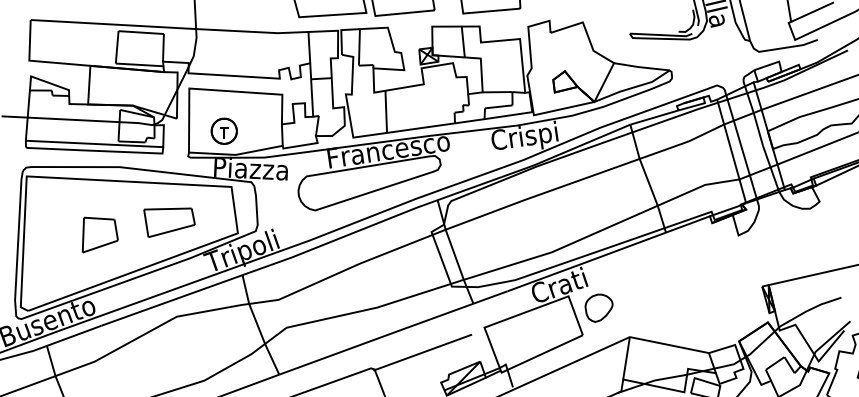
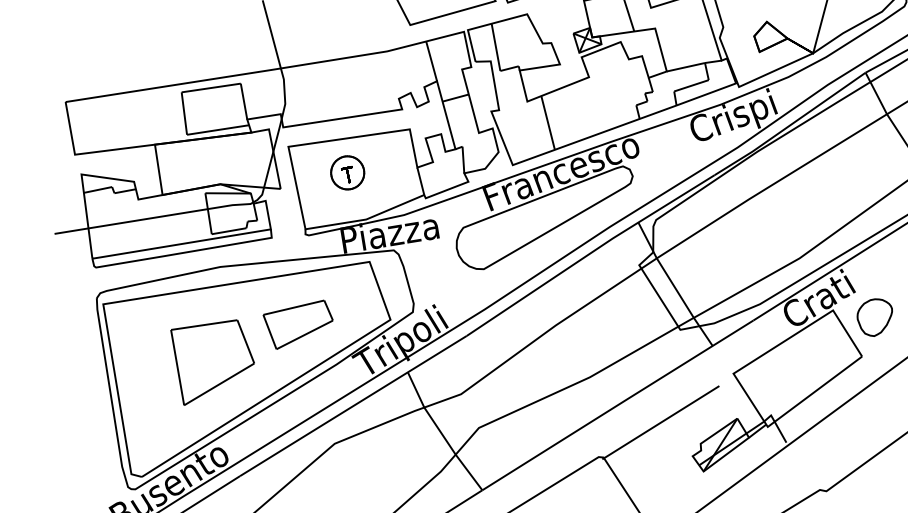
part: (223, 130) -> (346, 172), moved
part: (100, 234) -> (214, 358), size x1.67

